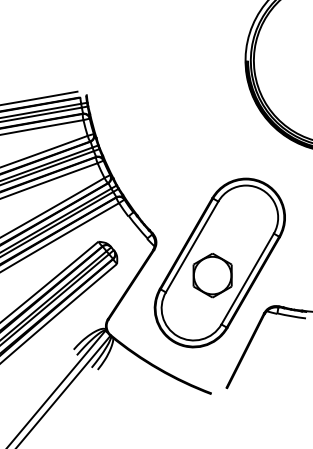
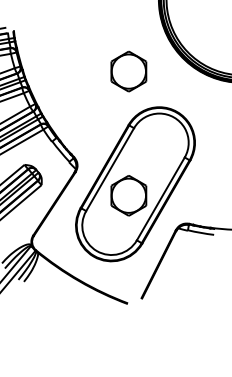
part: (212, 139) -> (128, 71), added

